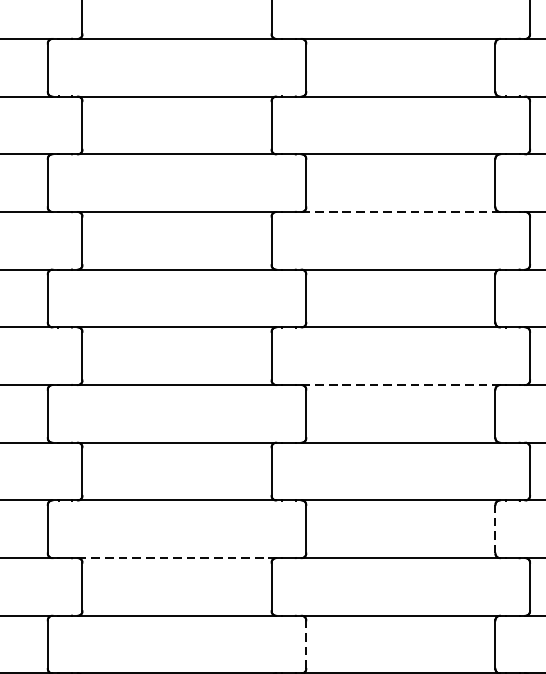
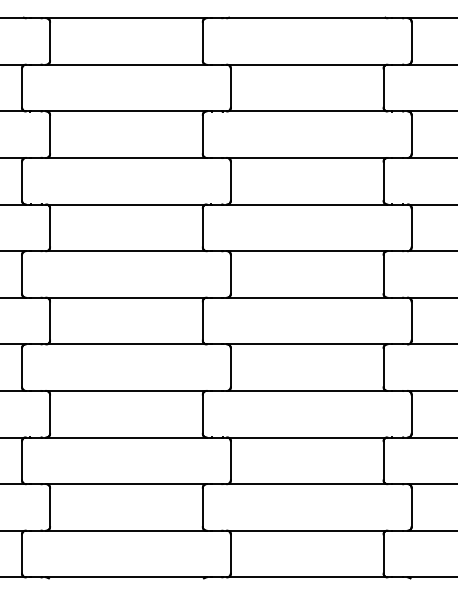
line: (401, 211) -> (307, 204), dashed -> solid
line: (401, 385) -> (307, 344), dashed -> solid
line: (495, 528) -> (383, 460), dashed -> solid
line: (177, 558) -> (126, 484), dashed -> solid
line: (305, 645) -> (230, 554), dashed -> solid

